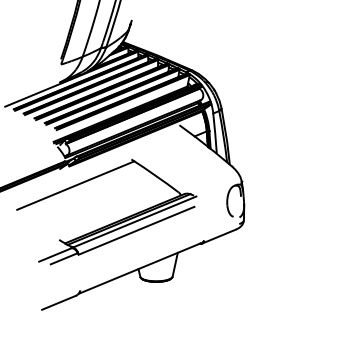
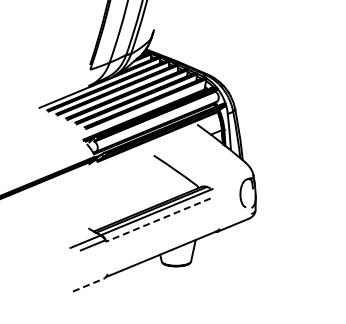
line: (75, 185) -> (103, 179), removed
line: (136, 231) -> (158, 220), solid -> dashed
line: (59, 303) -> (88, 285), solid -> dashed

